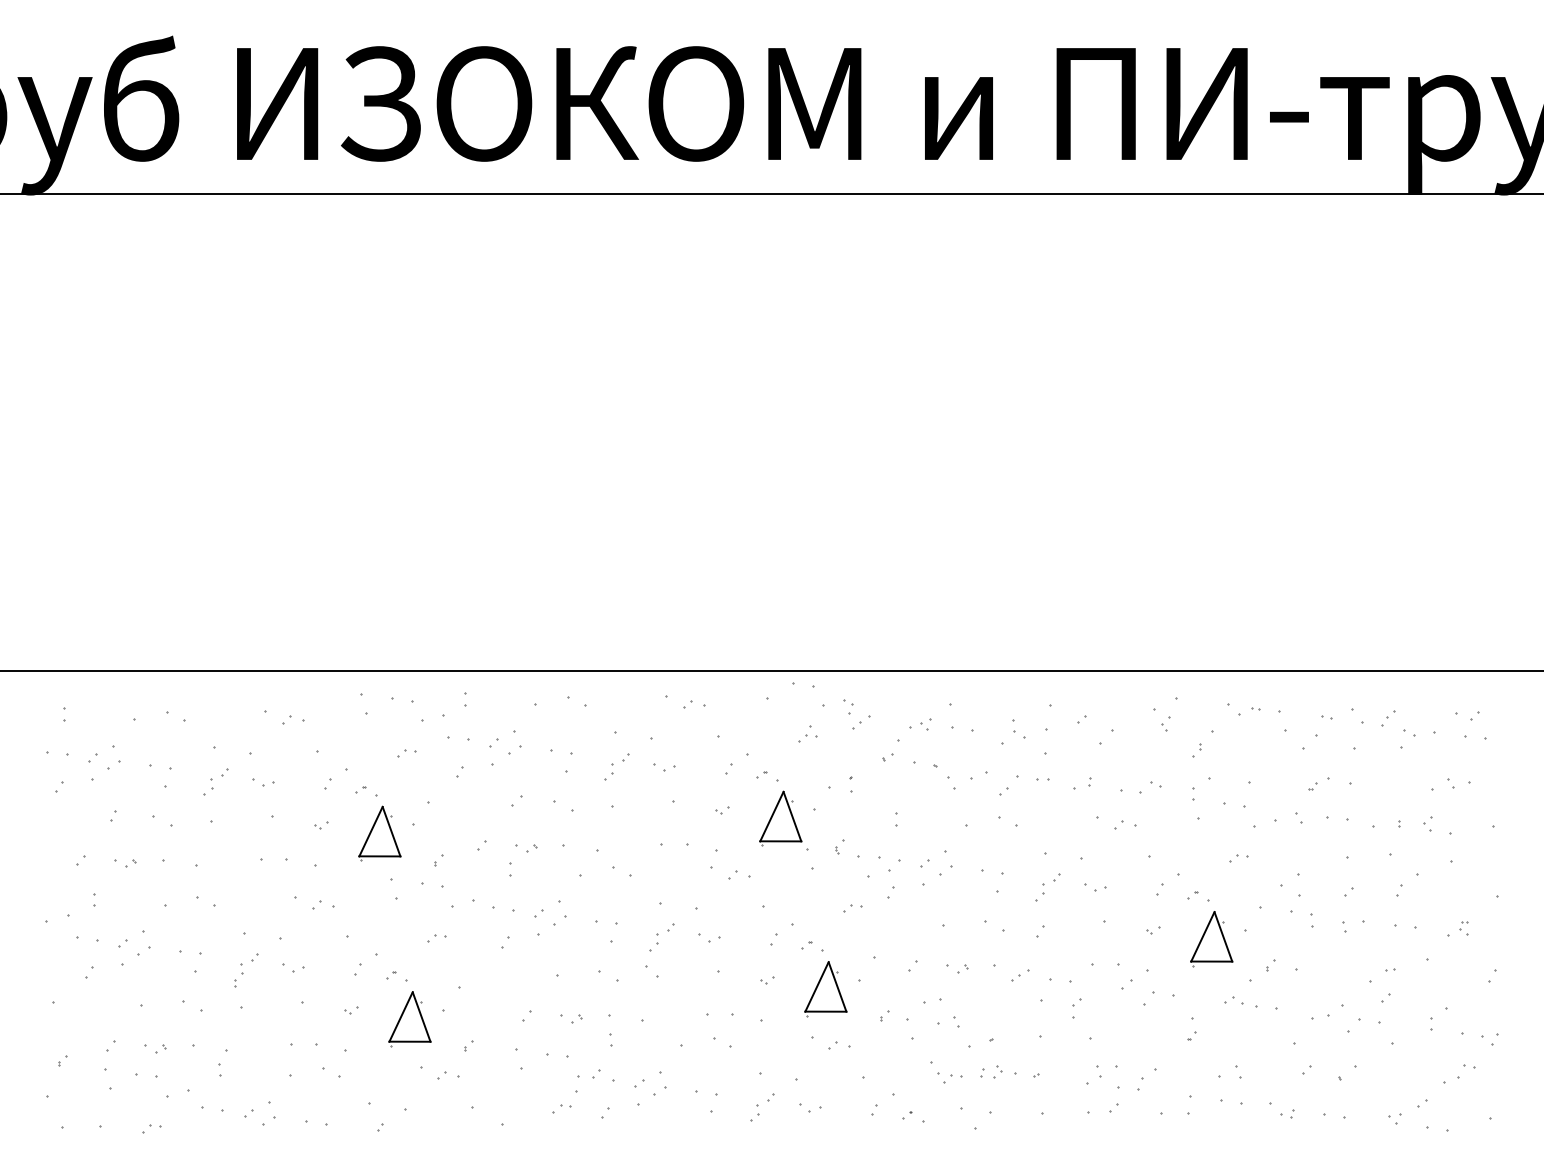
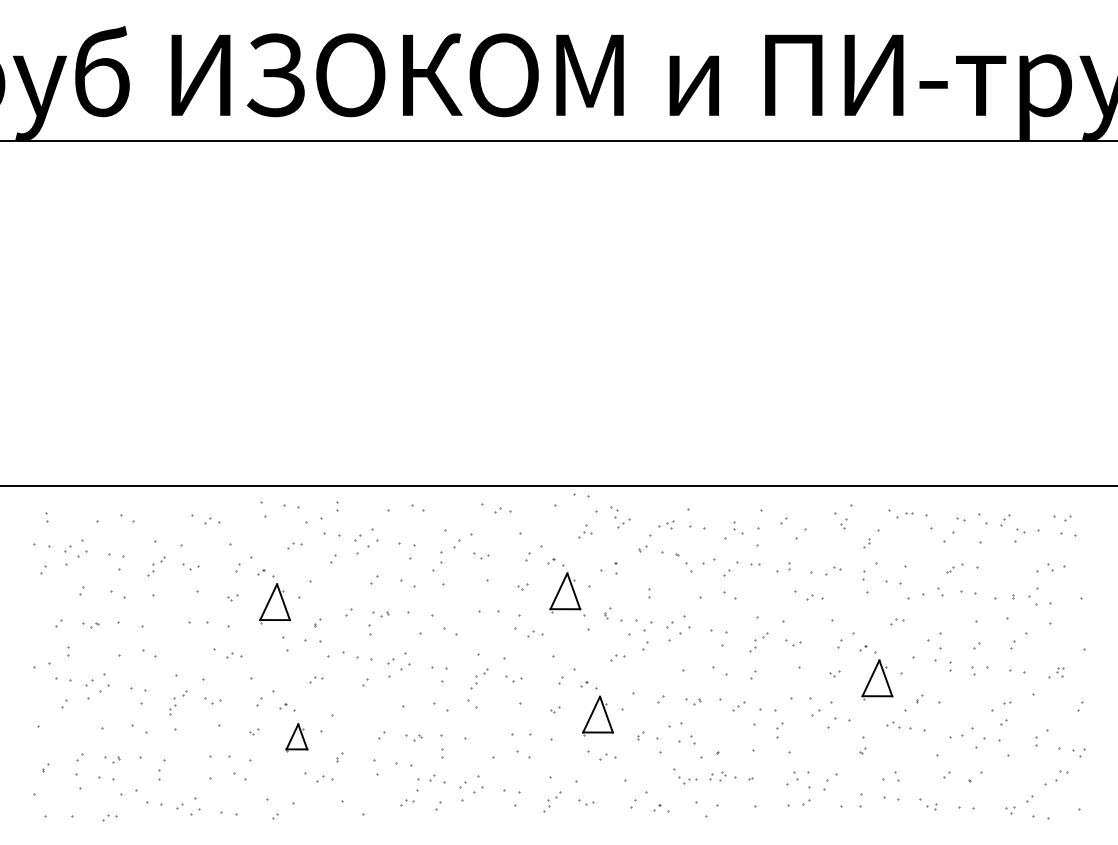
part: (616, 767) -> (446, 555), size x1.6
part: (1427, 823) -> (1033, 596), size x1.6
part: (409, 1018) -> (296, 737), size x0.7

